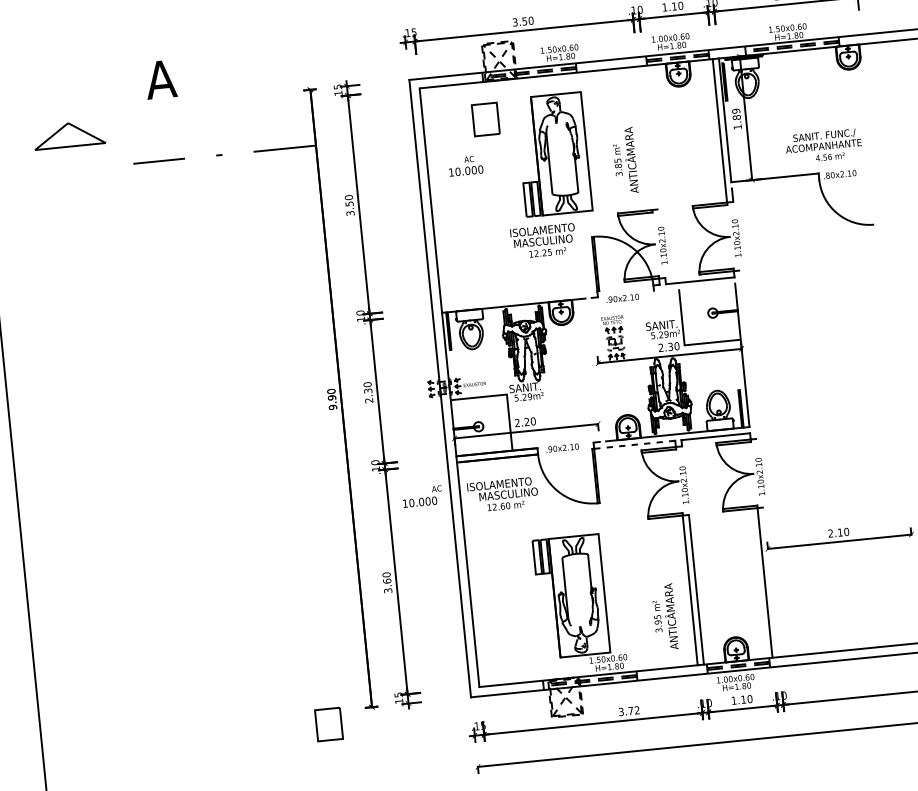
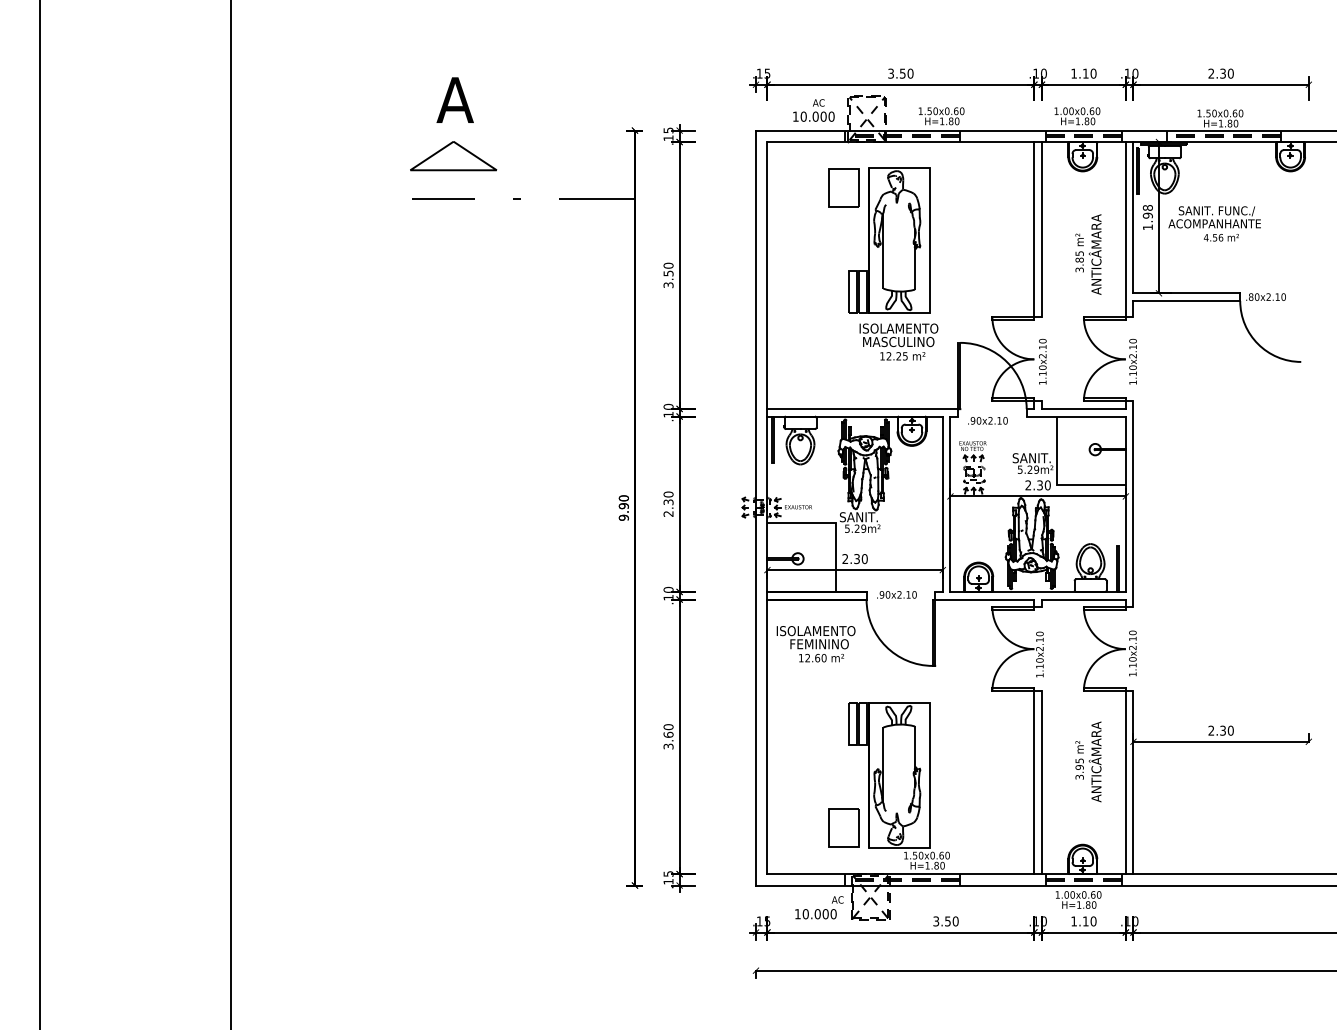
text: (736, 114) -> (1147, 211), 1.89 -> 1.98
part: (69, 135) -> (453, 156), moved
line: (650, 137) -> (1041, 229), added
line: (645, 138) -> (1034, 229), added
text: (823, 145) -> (1214, 223), moved
part: (553, 154) -> (889, 240), moved
text: (625, 160) -> (1088, 254), moved
text: (465, 165) -> (813, 110), moved
line: (775, 183) -> (1186, 300), added
line: (693, 287) -> (1075, 416), added
line: (519, 298) -> (862, 408), added
line: (748, 354) -> (1133, 504), added
line: (592, 369) -> (942, 503), added
line: (598, 369) -> (950, 503), added
text: (526, 422) -> (856, 559), 2.20 -> 2.30
line: (634, 444) -> (984, 599), dashed -> solid
text: (508, 494) -> (826, 644), MASCULINO -> FEMININO
text: (422, 496) -> (819, 907), moved
text: (839, 532) -> (1222, 730), 2.10 -> 2.30
line: (771, 582) -> (1133, 782), added
text: (664, 616) -> (1088, 761), moved
text: (633, 710) -> (951, 921), 3.72 -> 3.50
part: (328, 723) -> (843, 827), moved

